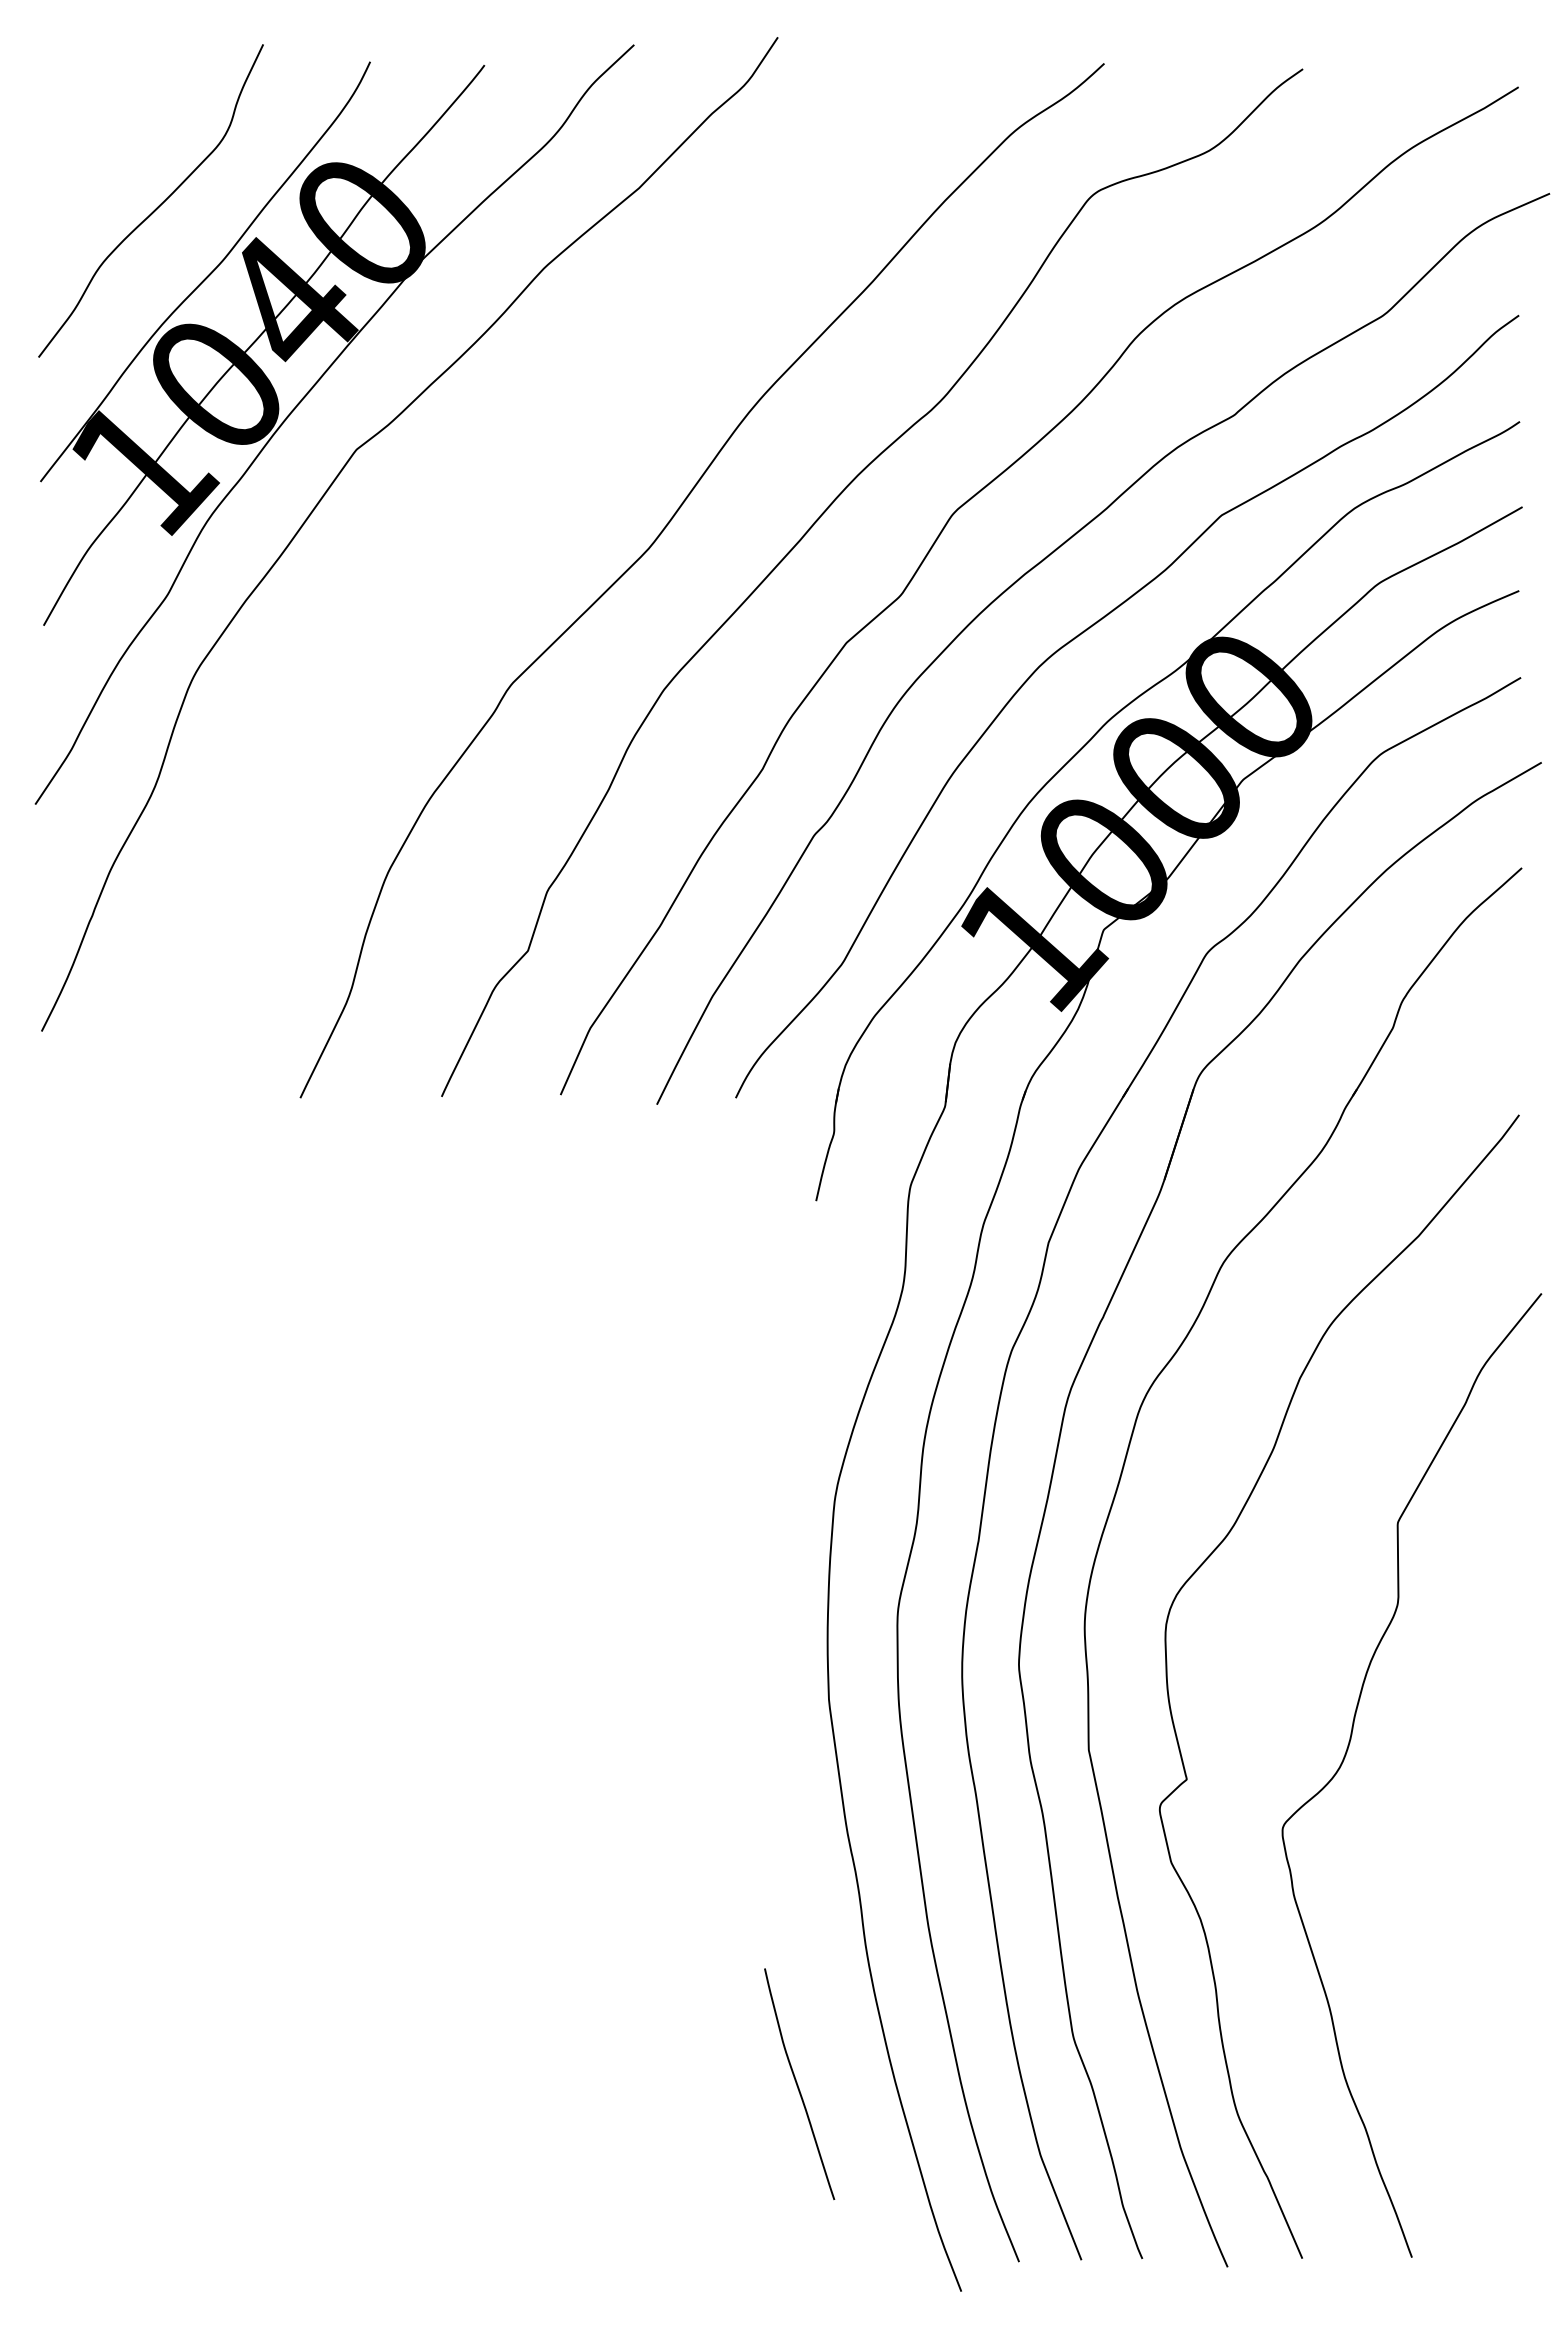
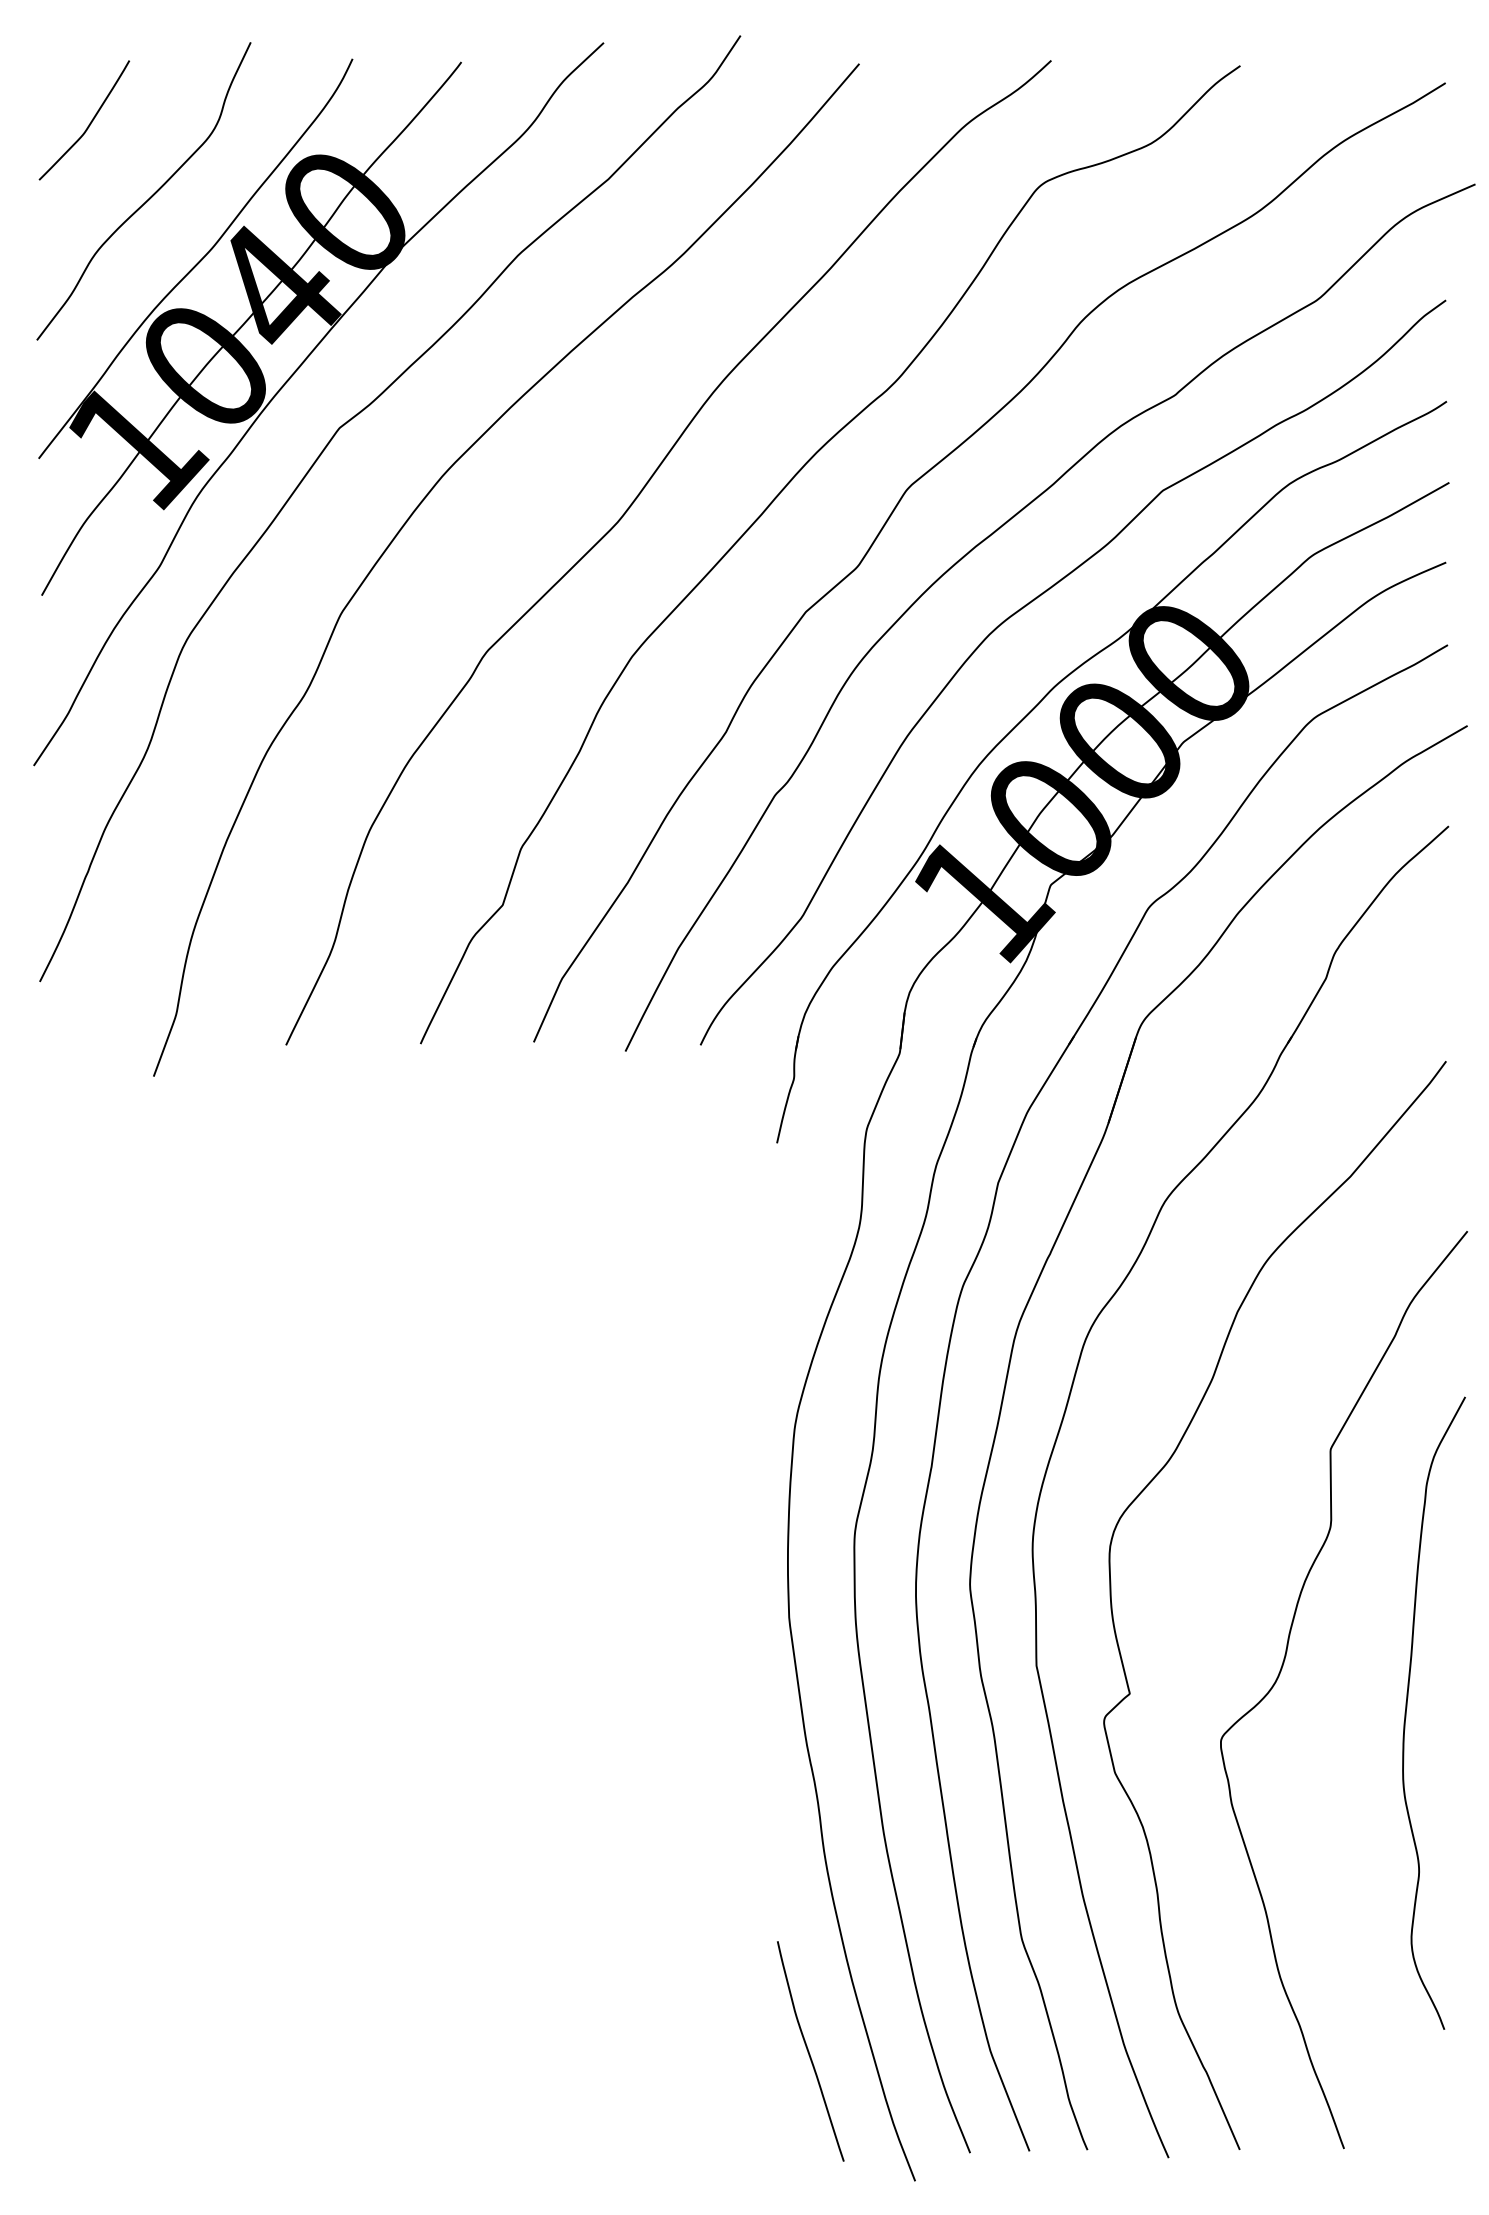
curve: (94, 128) -> (90, 122), added
curve: (443, 528) -> (422, 503), added
curve: (1478, 1794) -> (1407, 1708), added
curve: (798, 2084) -> (809, 2051), moved

